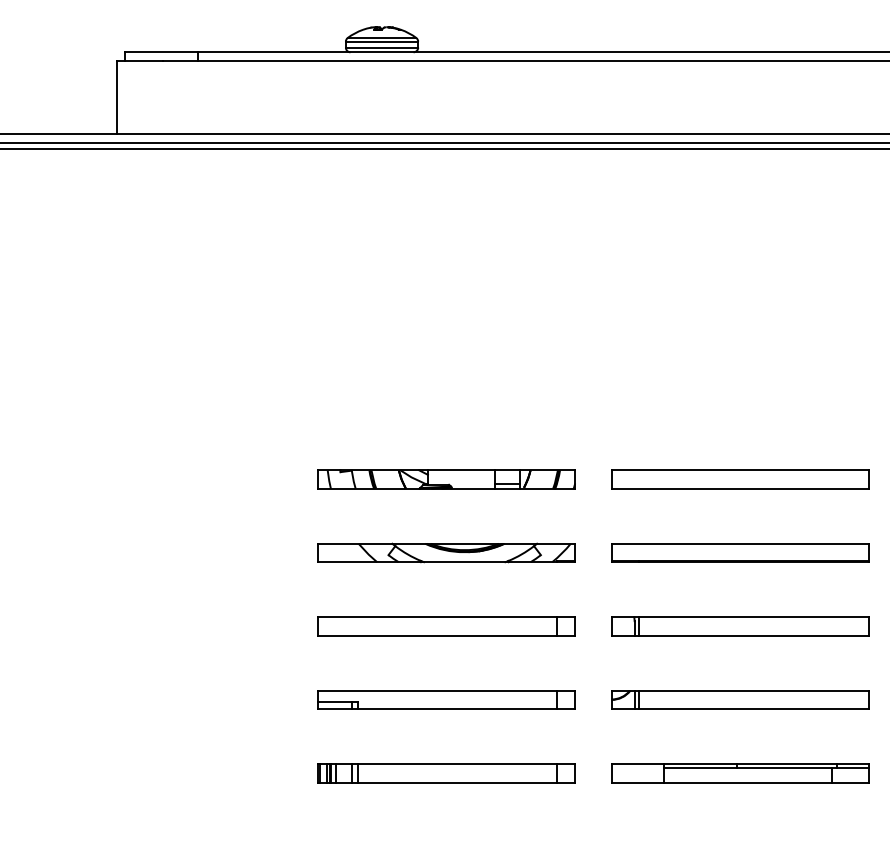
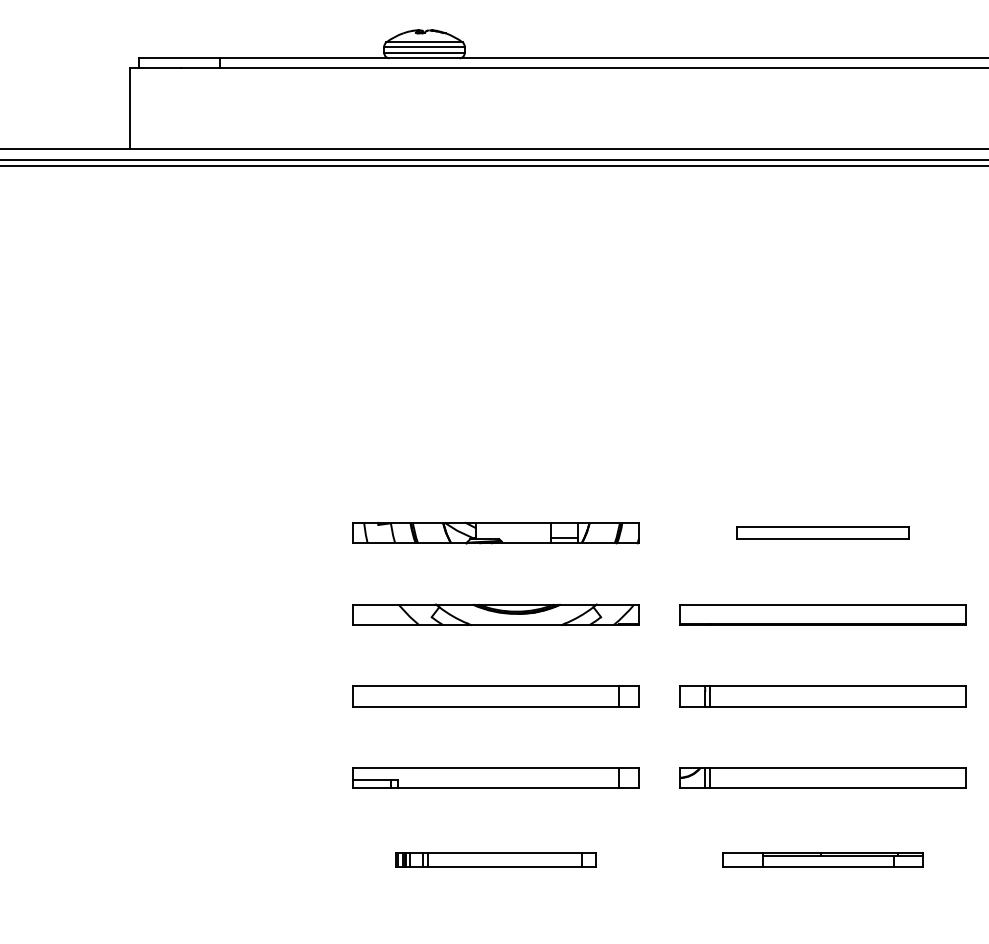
part: (740, 478) -> (822, 532), size x0.6
part: (445, 773) -> (495, 859), size x0.7
part: (740, 773) -> (822, 859), size x0.7

